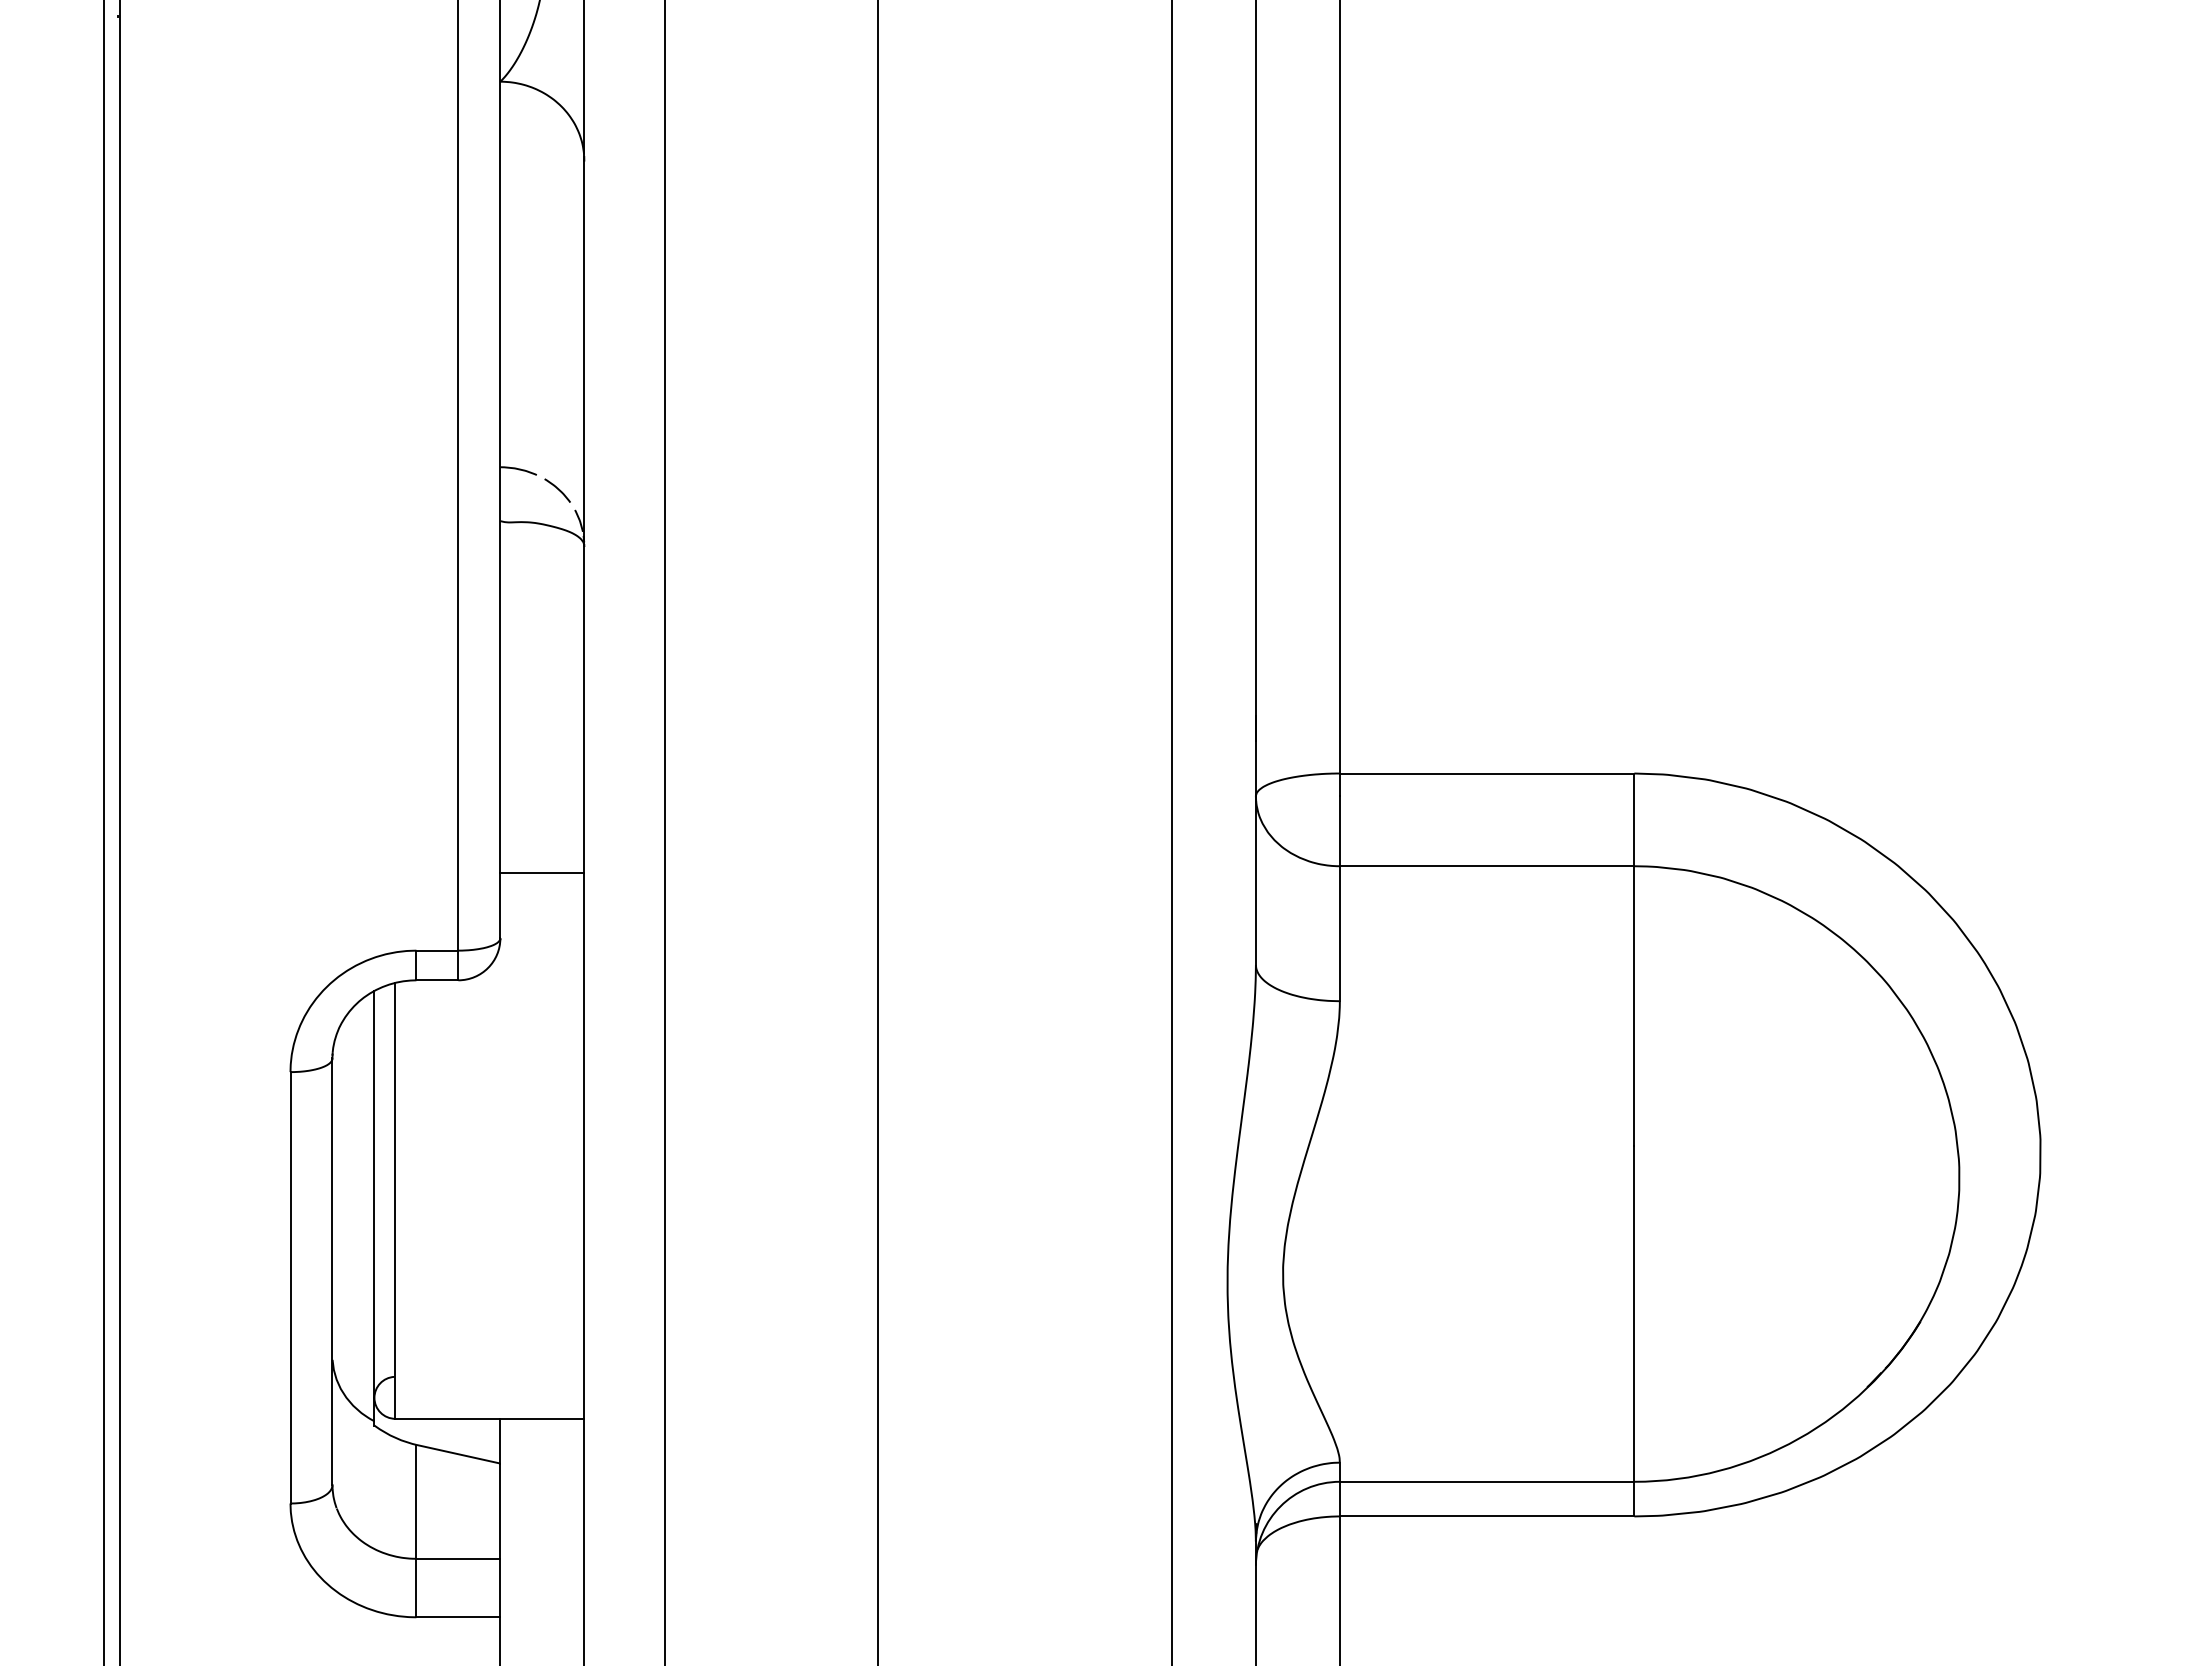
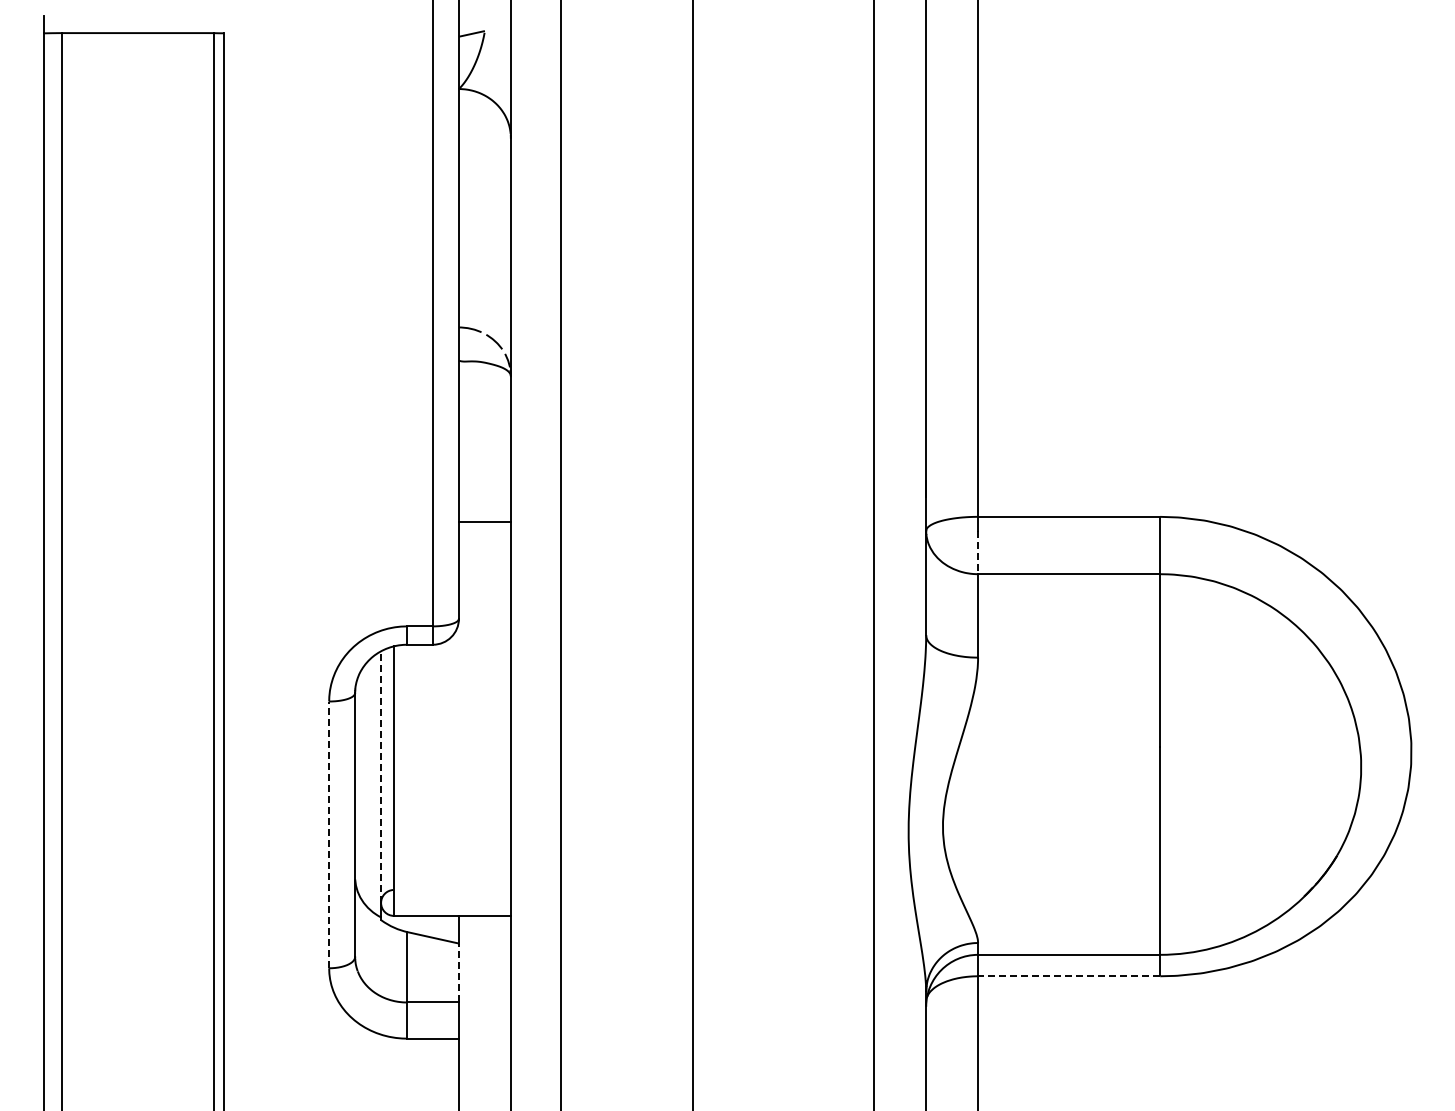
line: (1340, 831) -> (978, 552), solid -> dashed
line: (541, 873) -> (484, 522), moved
line: (375, 1195) -> (381, 777), solid -> dashed
line: (291, 1287) -> (329, 834), solid -> dashed
line: (499, 1510) -> (458, 972), solid -> dashed
line: (1486, 1516) -> (1068, 976), solid -> dashed

